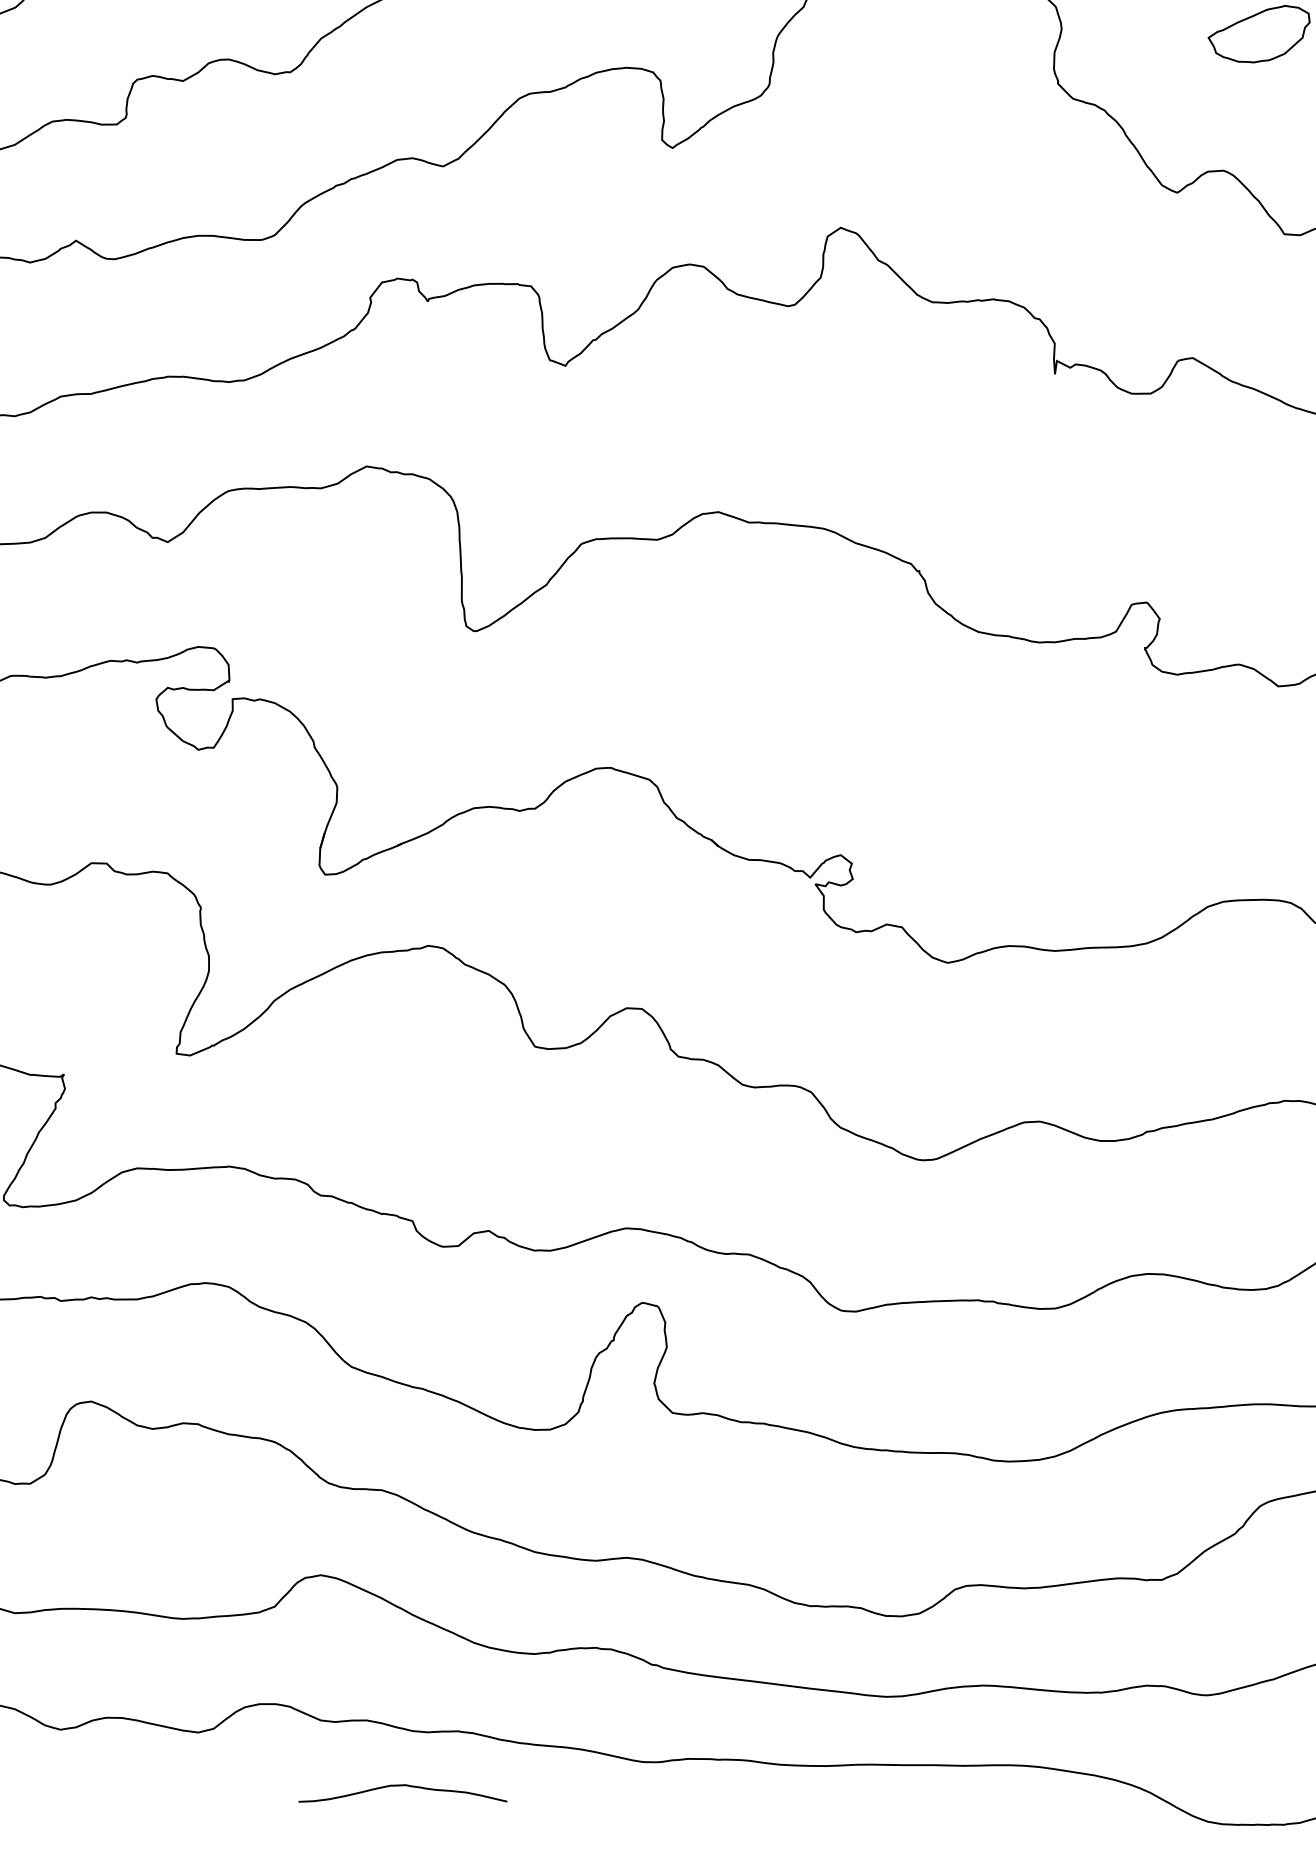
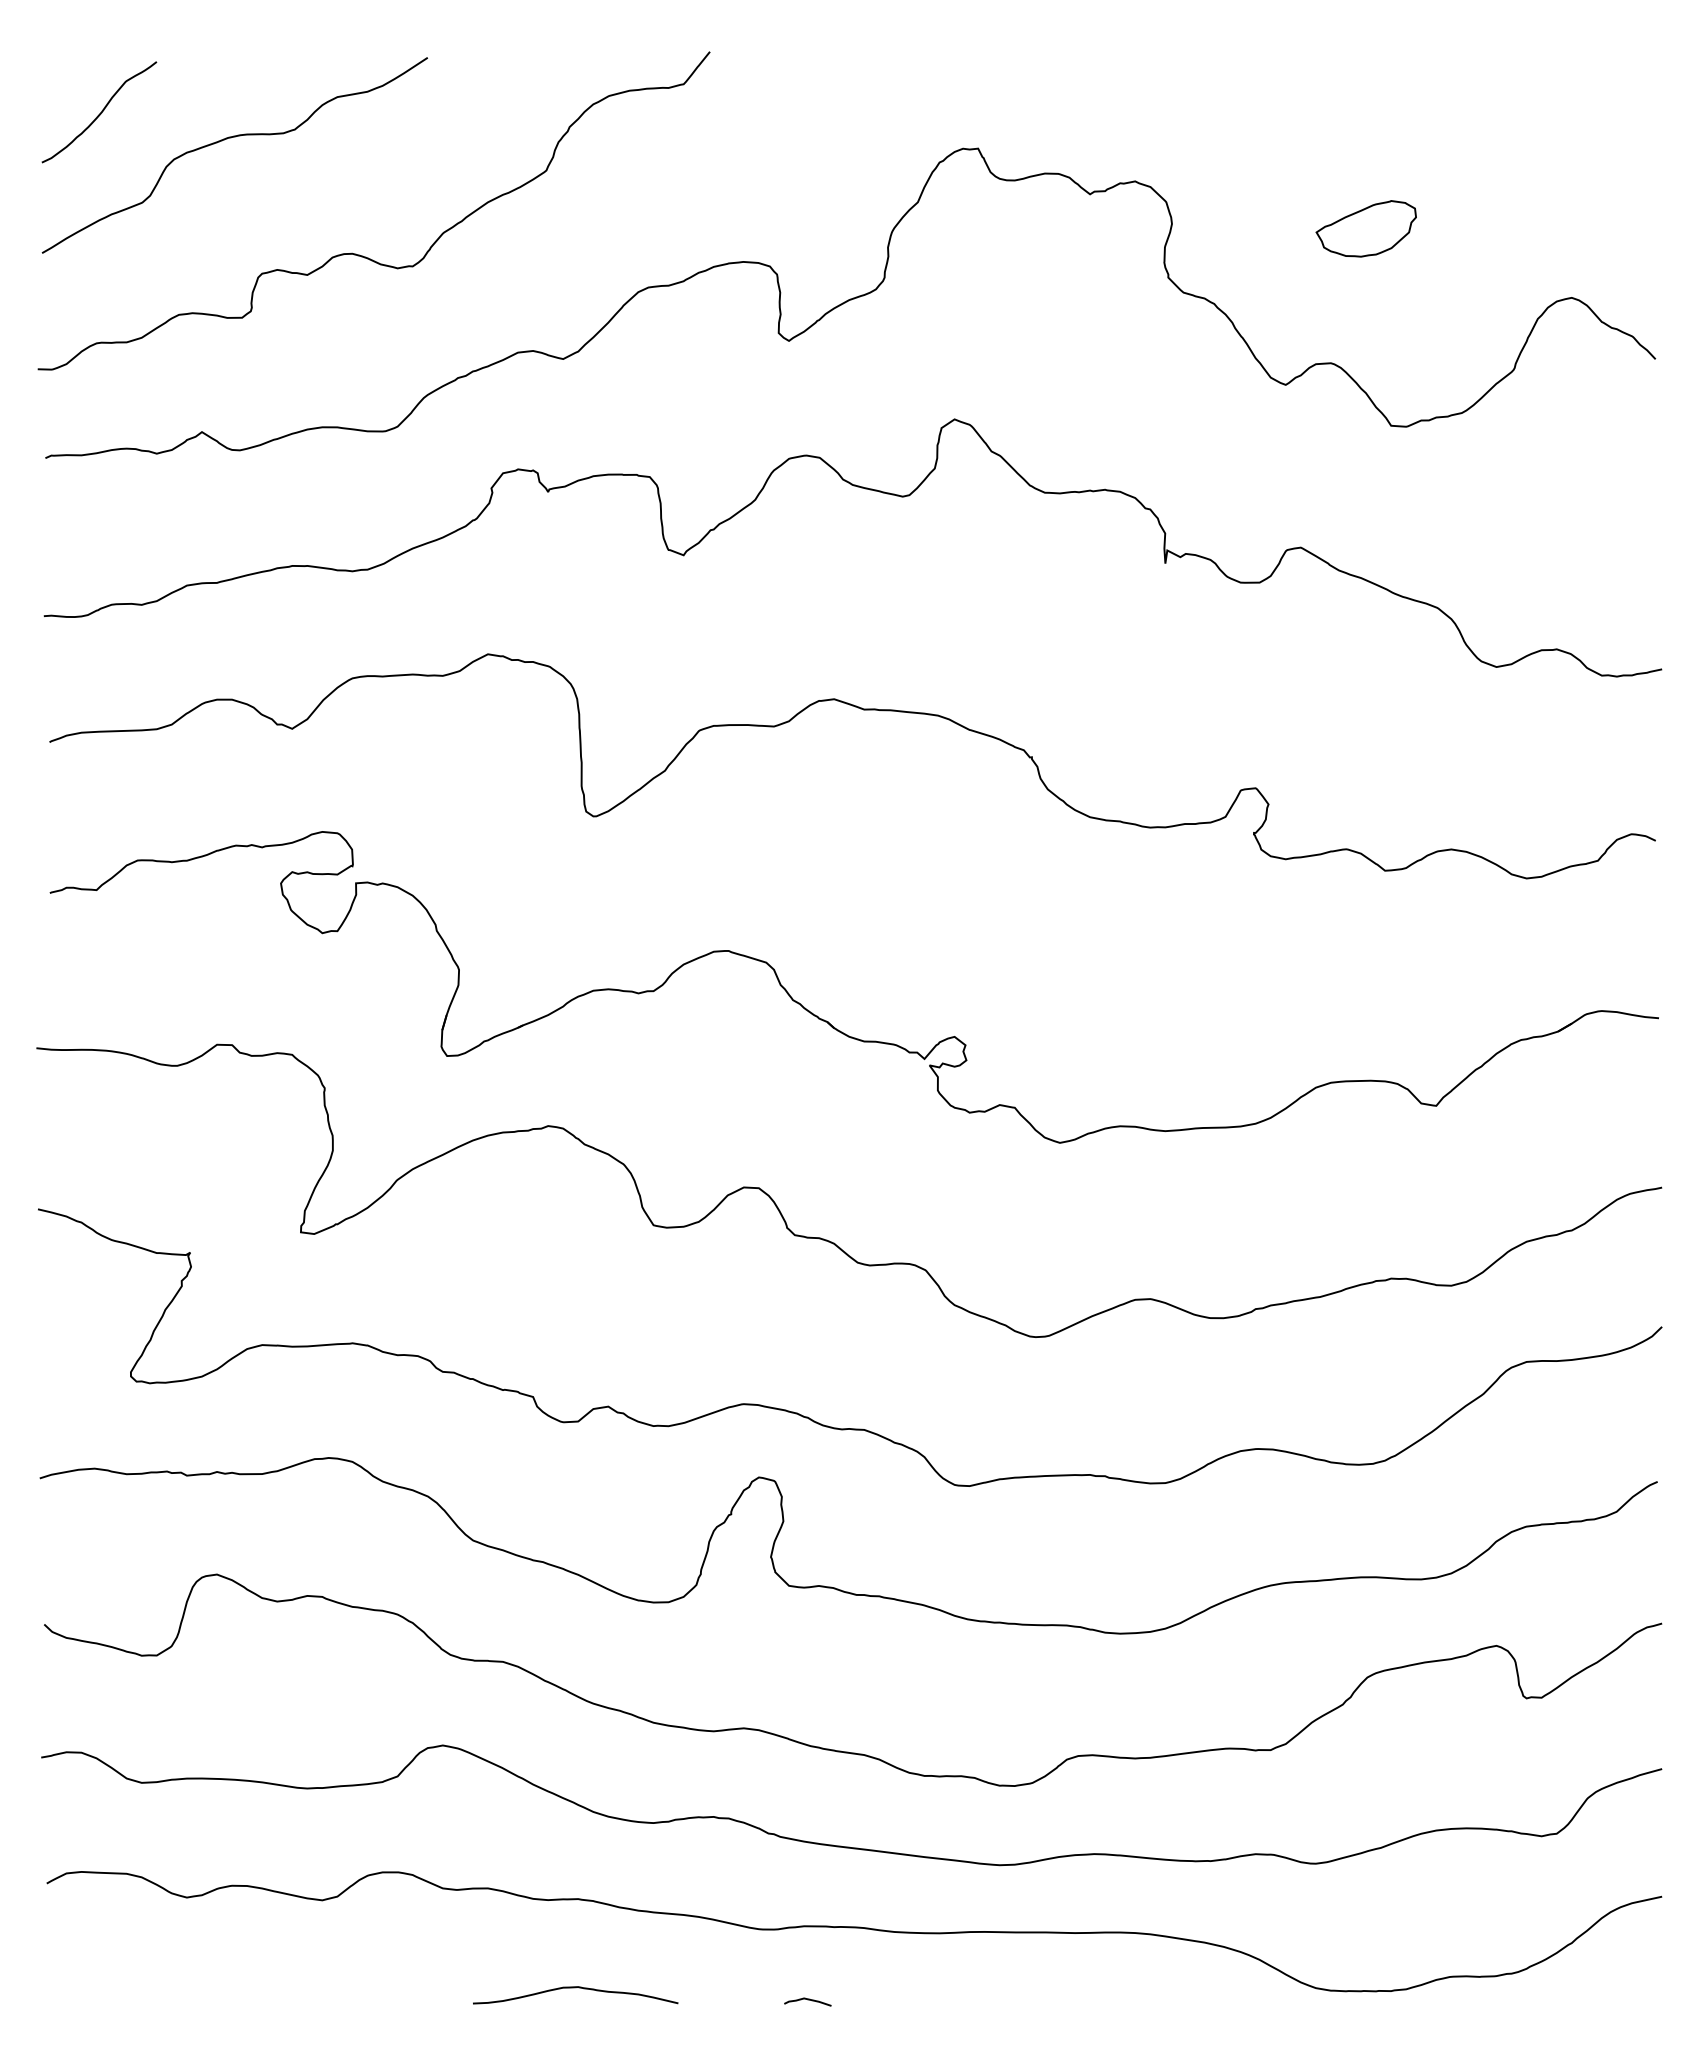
curve: (402, 1786) -> (575, 1988), moved
curve: (691, 1834) -> (807, 2000), added

